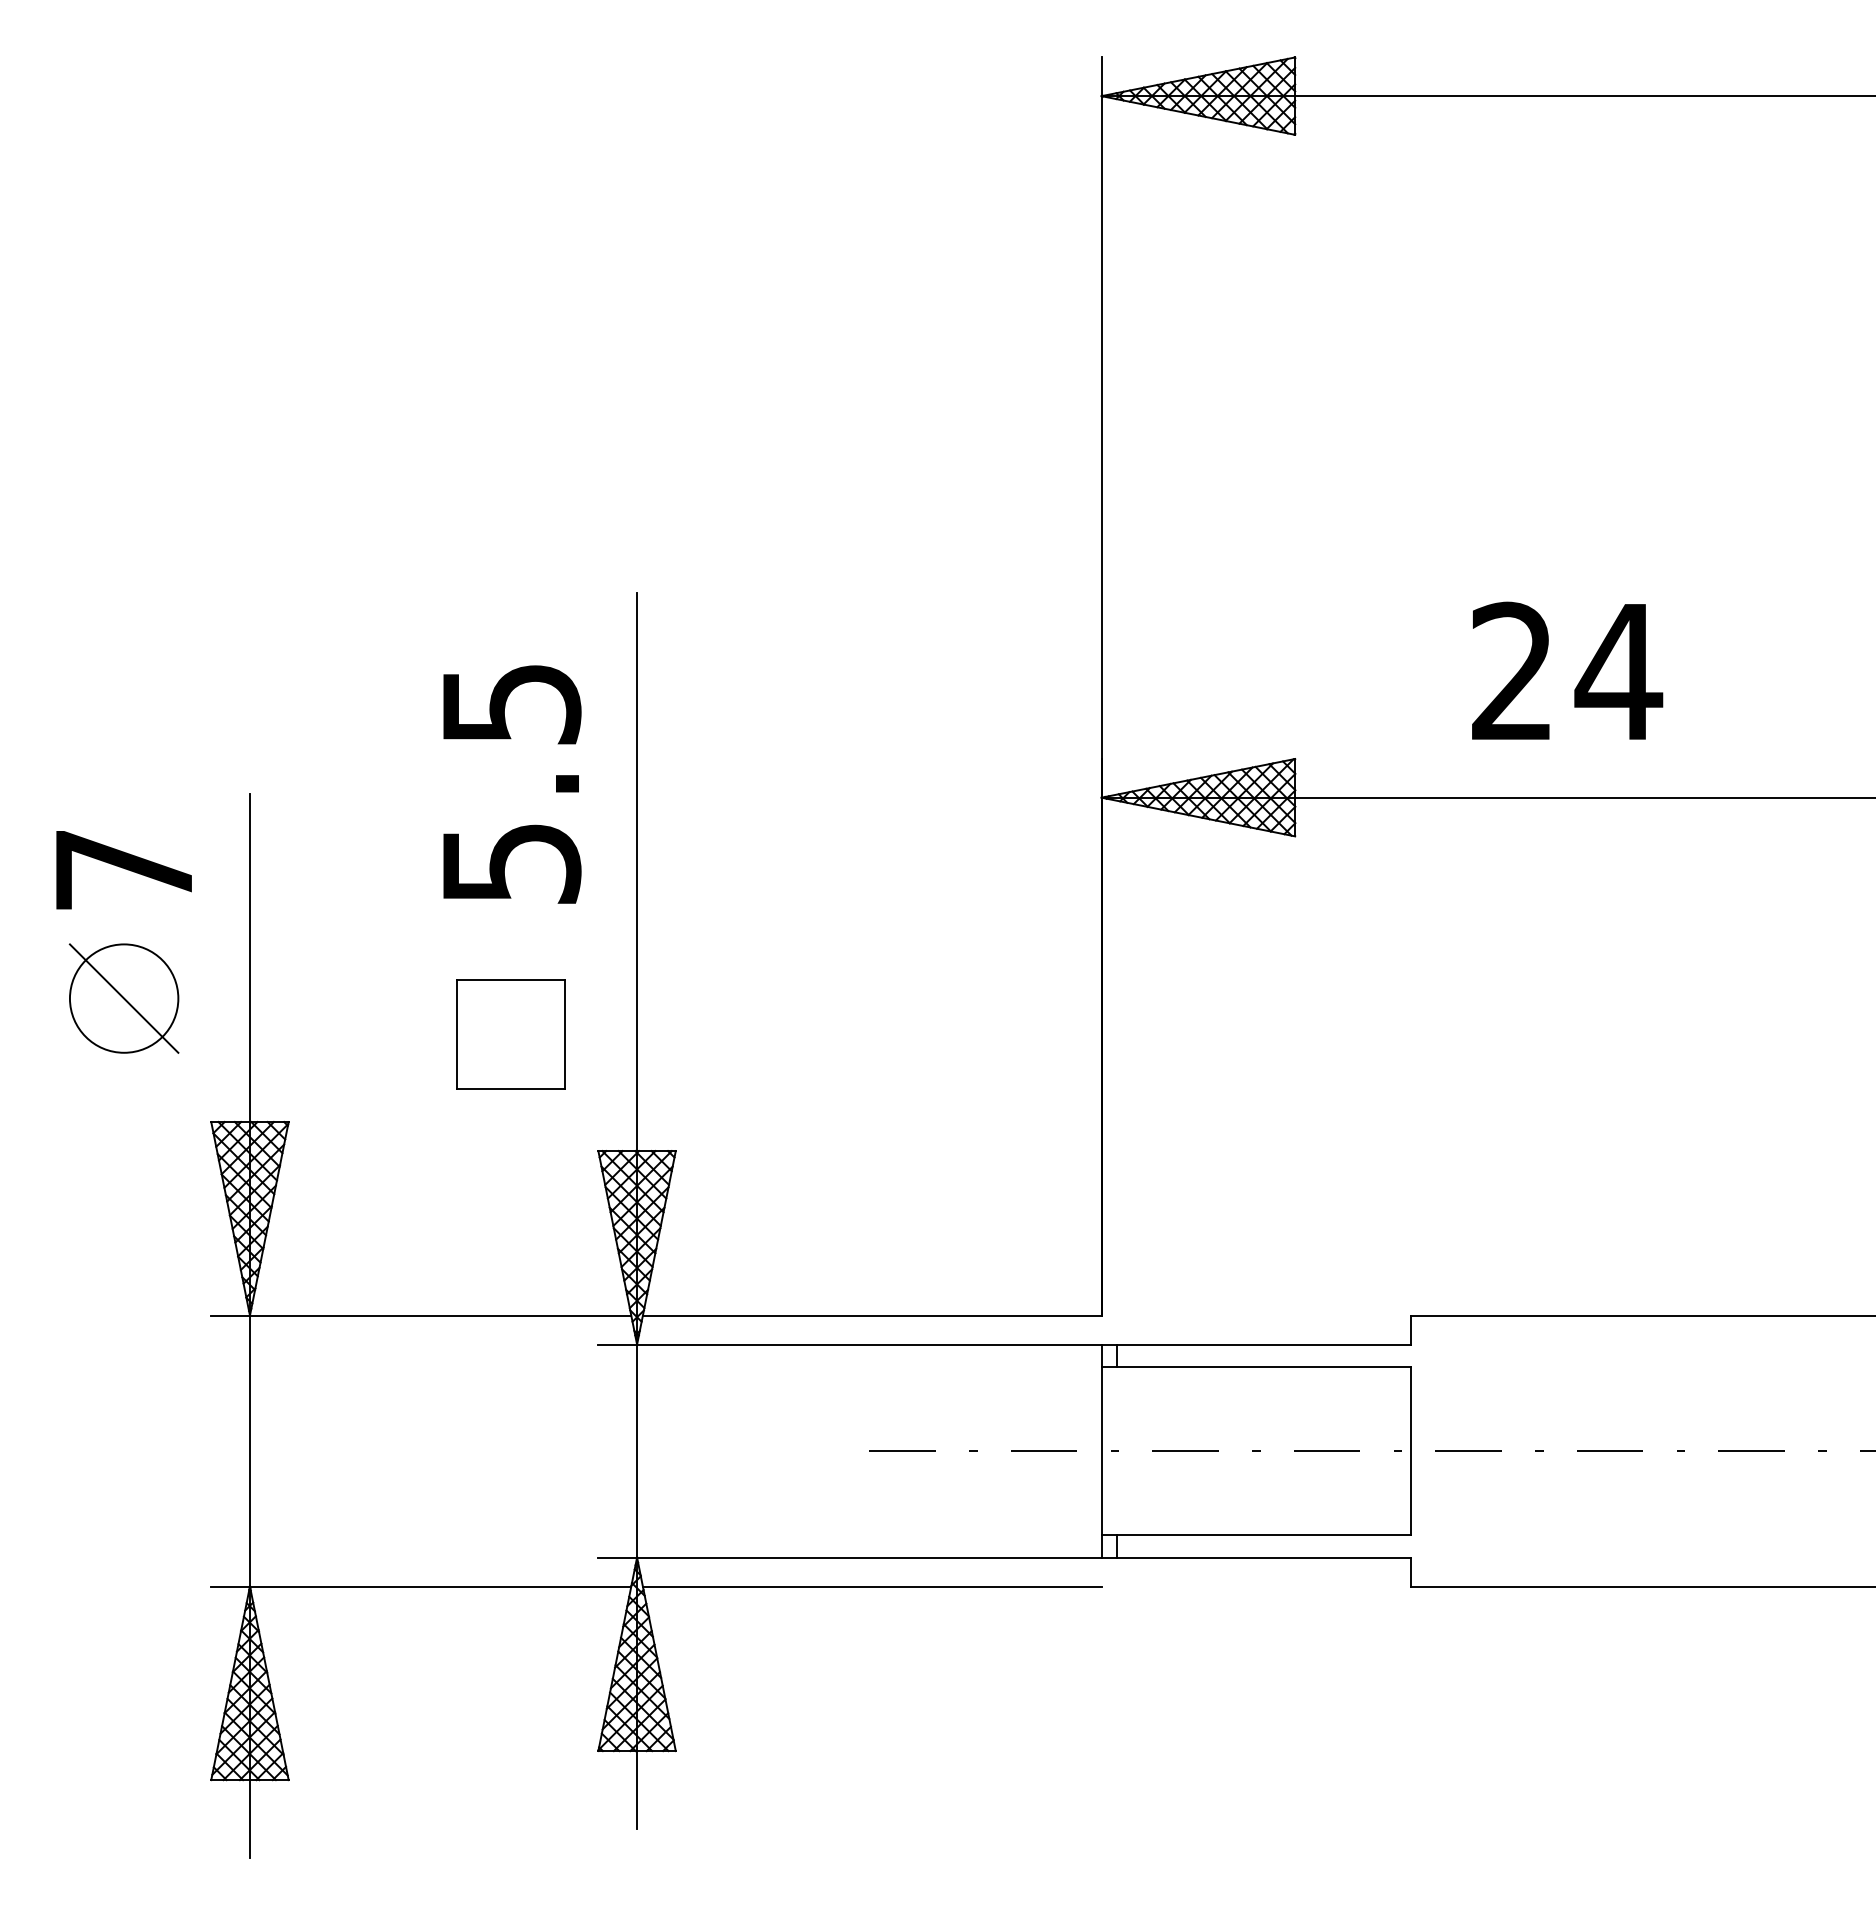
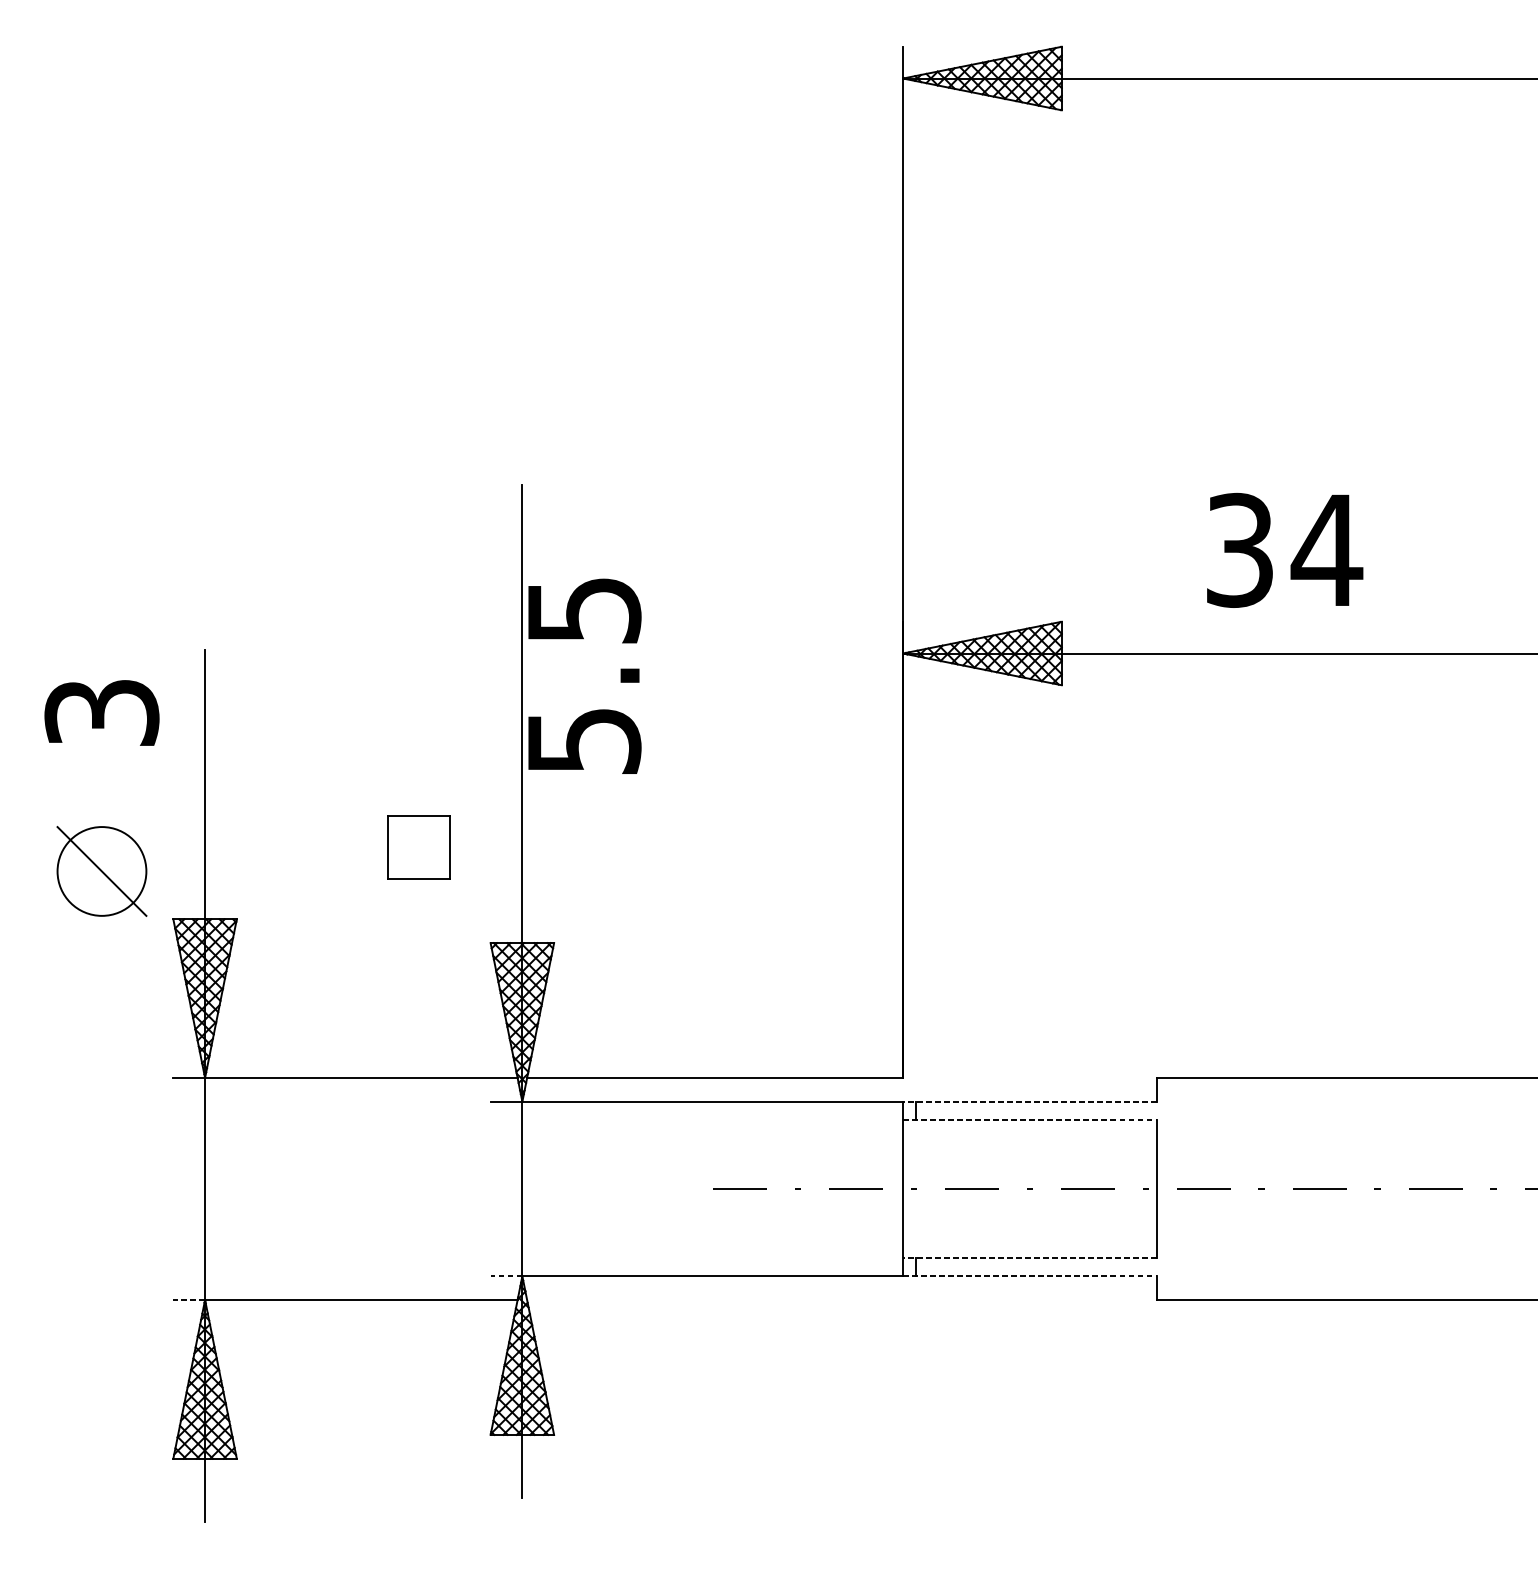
text: (1512, 671) -> (1239, 550), 24 -> 34
text: (512, 784) -> (584, 676), moved
text: (124, 870) -> (102, 713), 7 -> 3
part: (123, 998) -> (101, 871), moved
part: (510, 1034) -> (418, 847), size x0.7
line: (1256, 1344) -> (1030, 1101), solid -> dashed
line: (1256, 1367) -> (1030, 1120), solid -> dashed
line: (1256, 1534) -> (1030, 1257), solid -> dashed
line: (617, 1557) -> (506, 1276), solid -> dashed
line: (1256, 1557) -> (1030, 1276), solid -> dashed
line: (230, 1586) -> (189, 1300), solid -> dashed
line: (871, 1586) -> (714, 1300), removed

